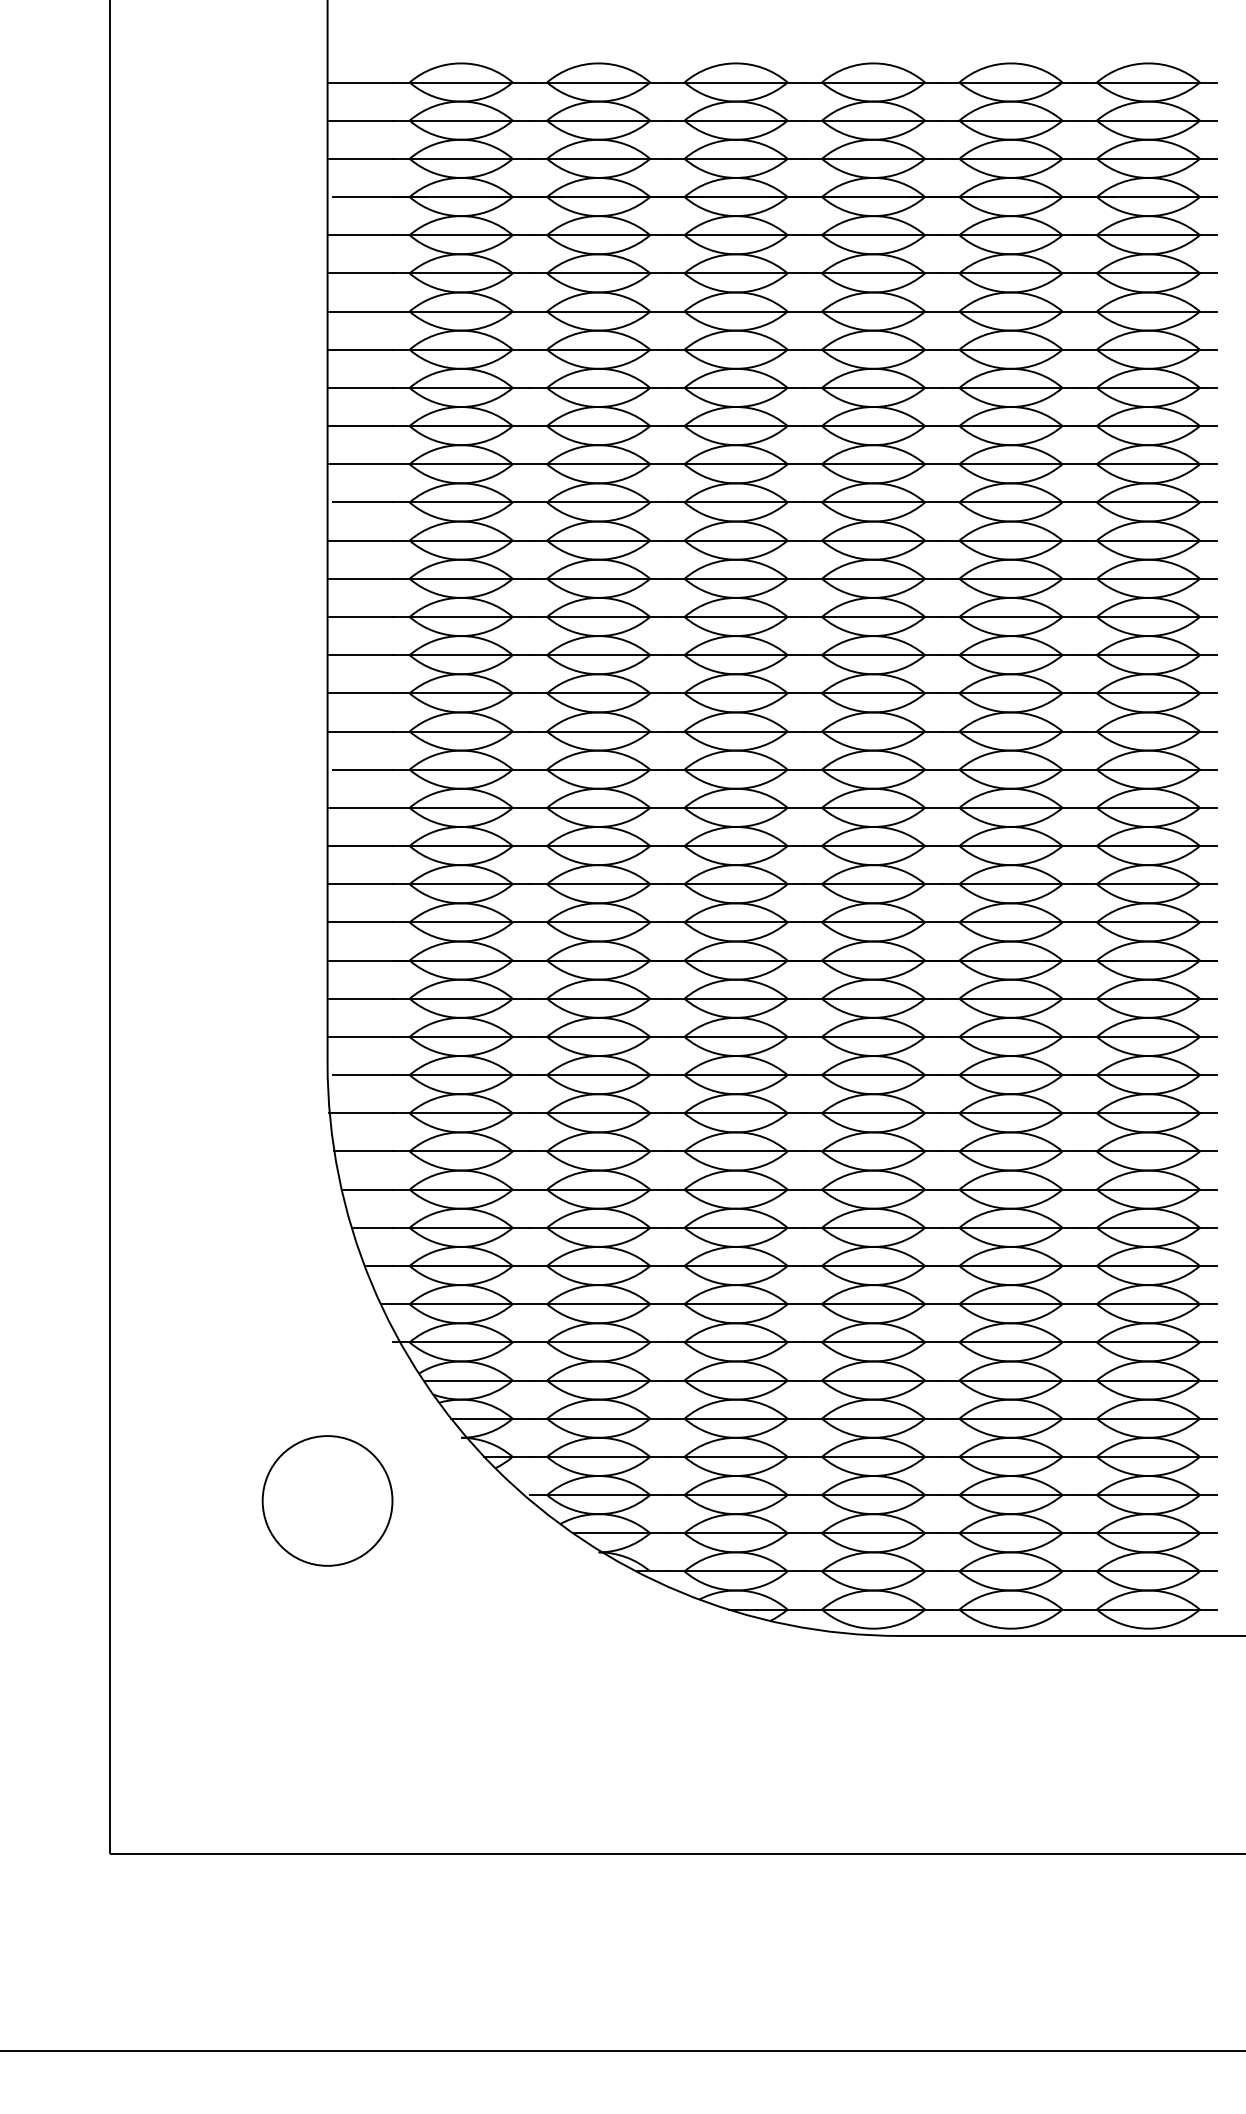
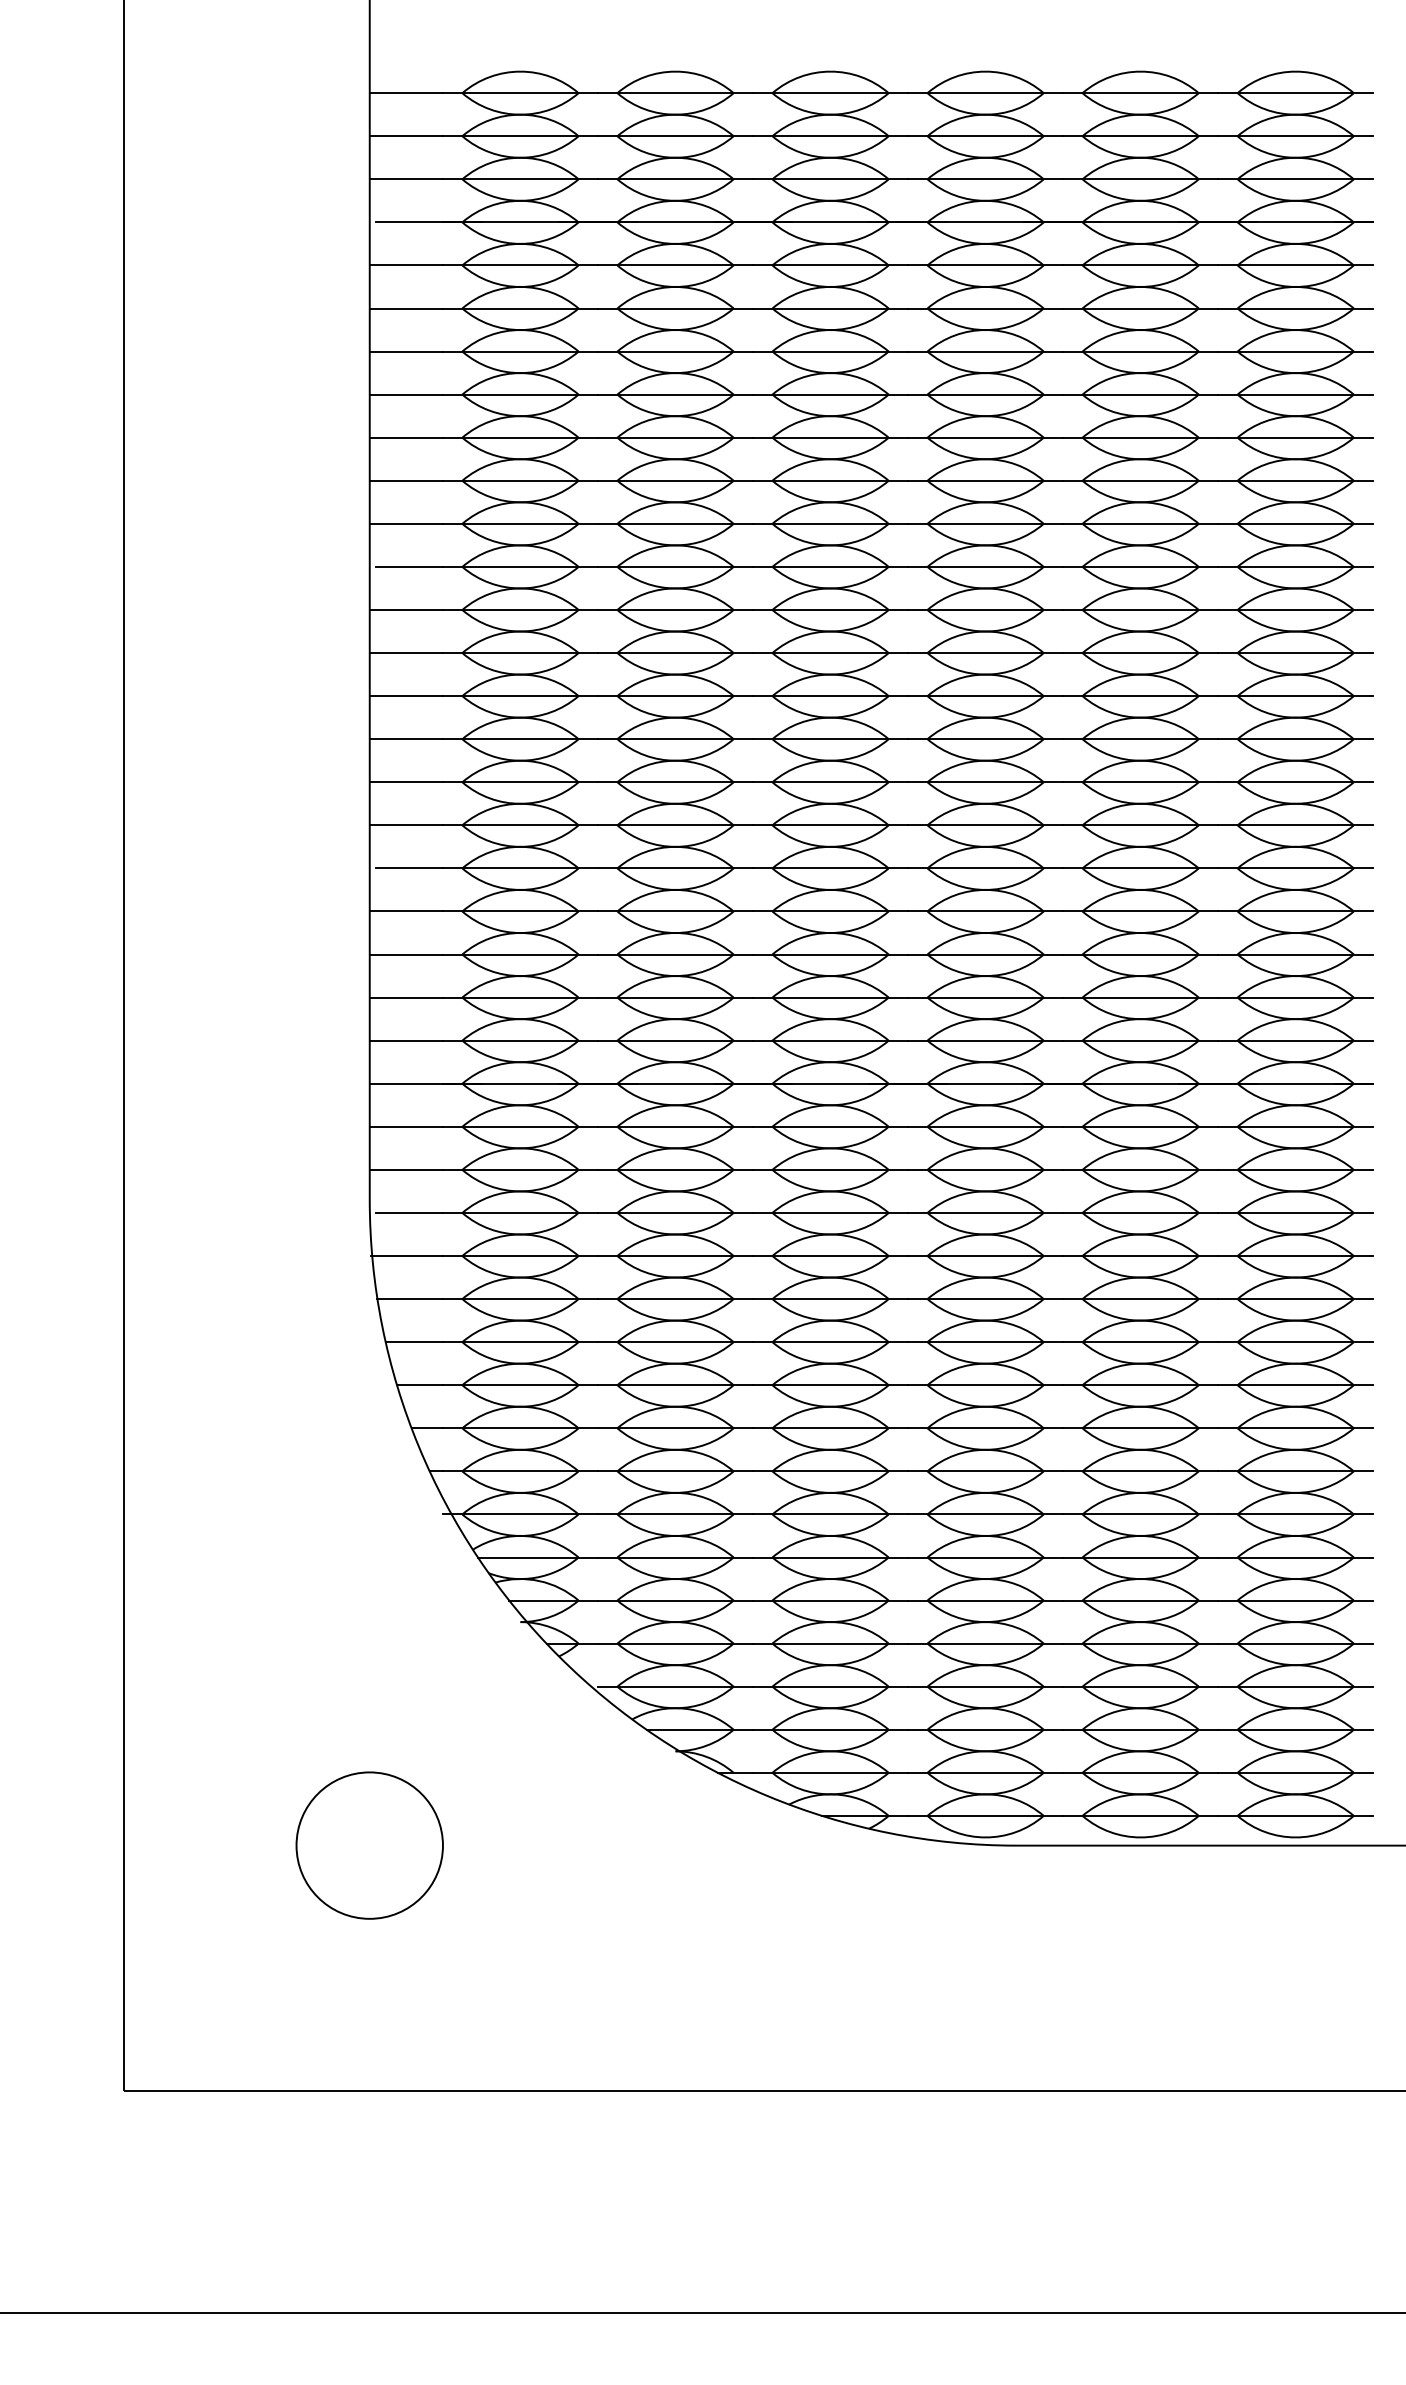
circle: (327, 1500) -> (369, 1845), moved

